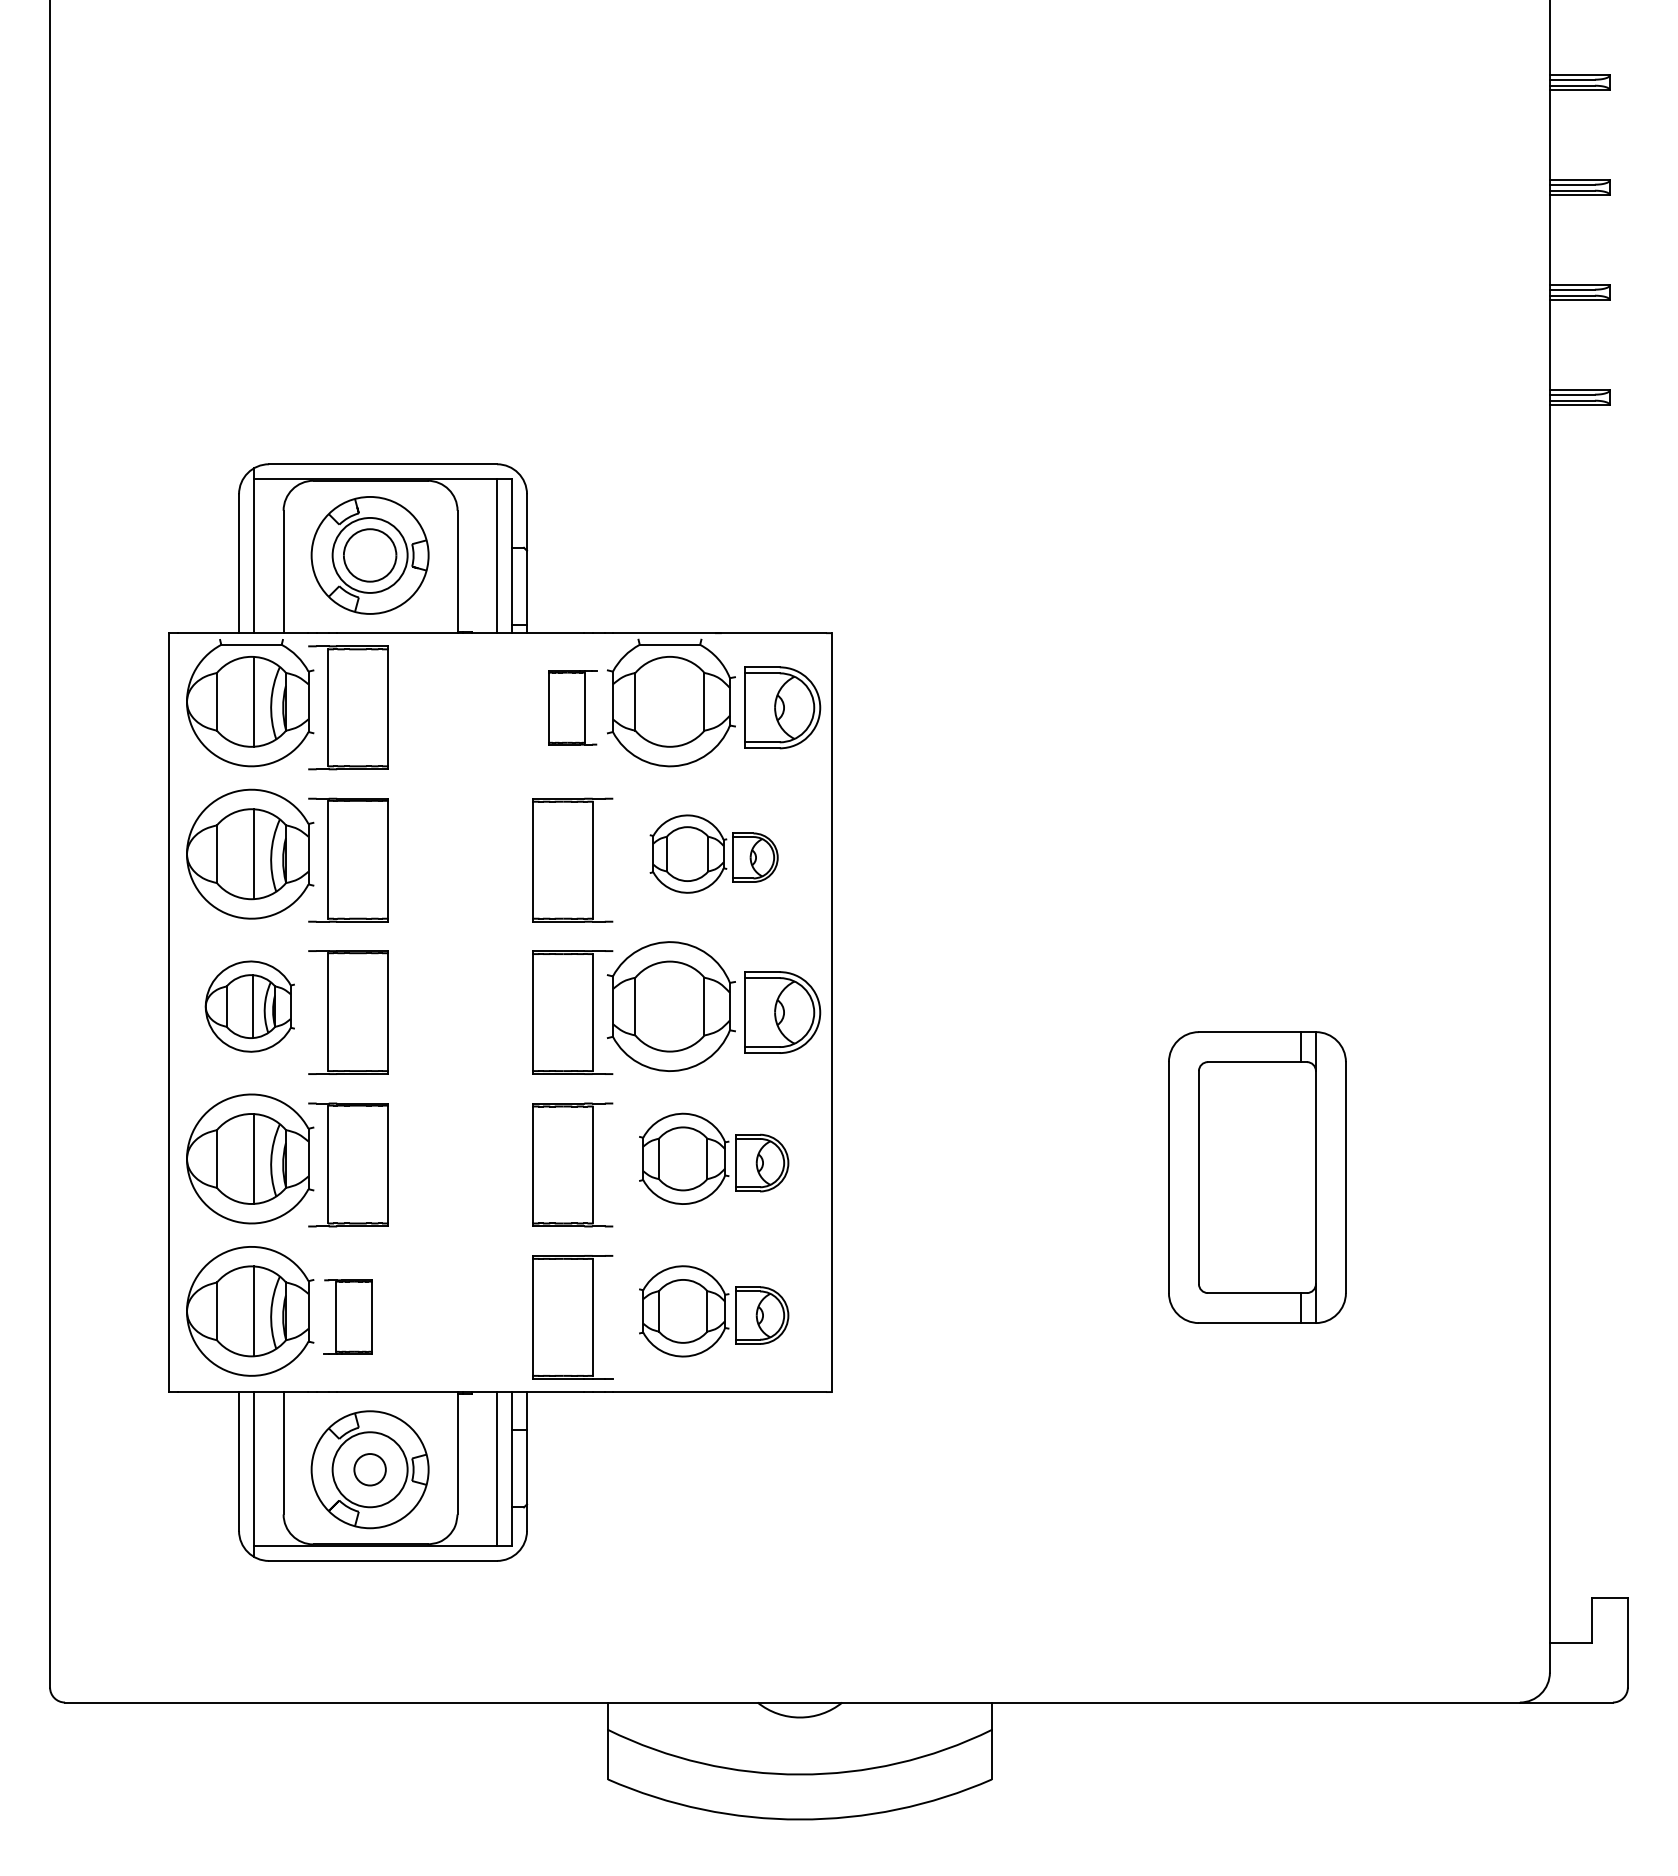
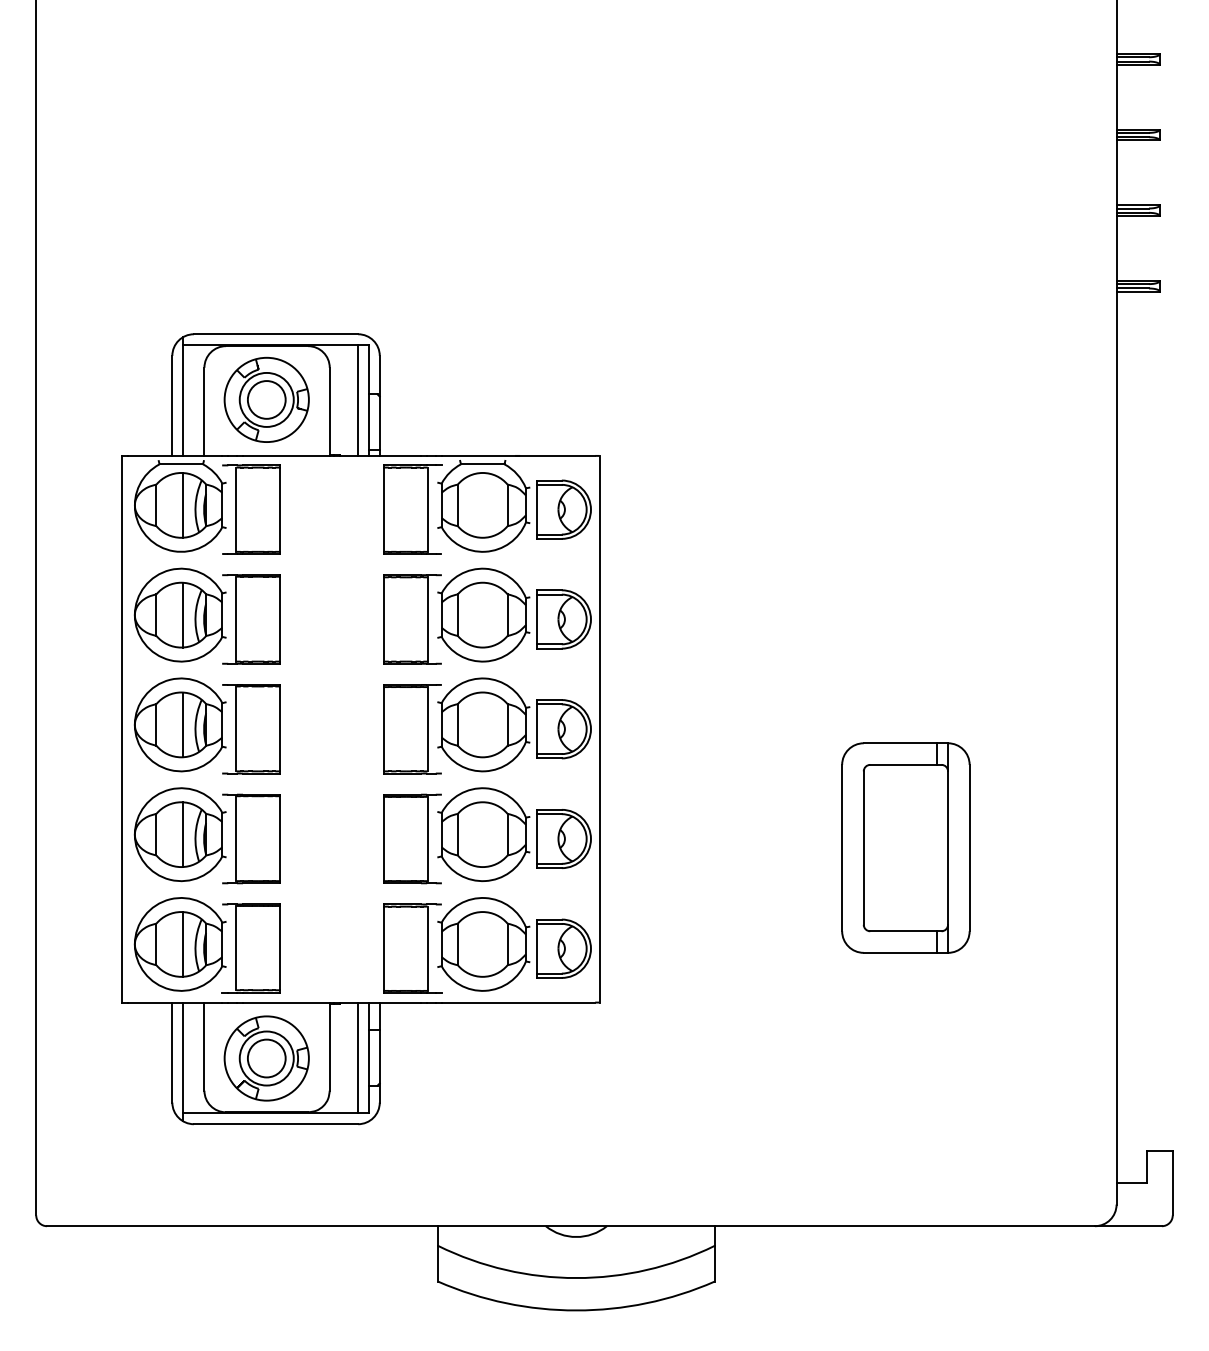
part: (572, 707) -> (412, 509), size x1.67
part: (714, 853) -> (514, 614), size x1.67
part: (248, 1006) -> (179, 724), size x1.43
part: (714, 1158) -> (514, 834), size x1.43
part: (714, 1311) -> (514, 944), size x1.43
part: (347, 1317) -> (250, 948), size x1.67
circle: (369, 1469) -> (266, 1058), size x1.67

